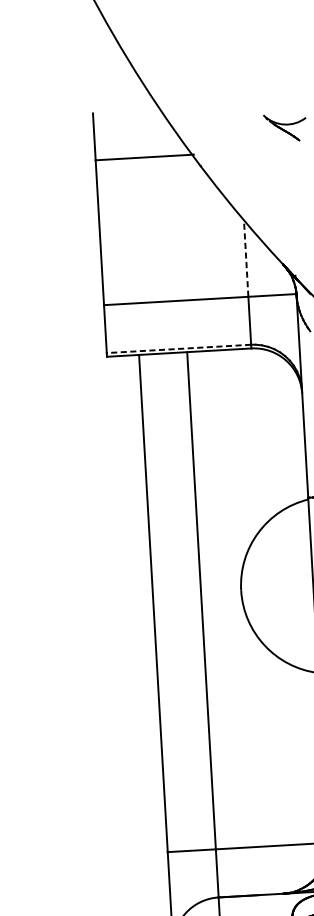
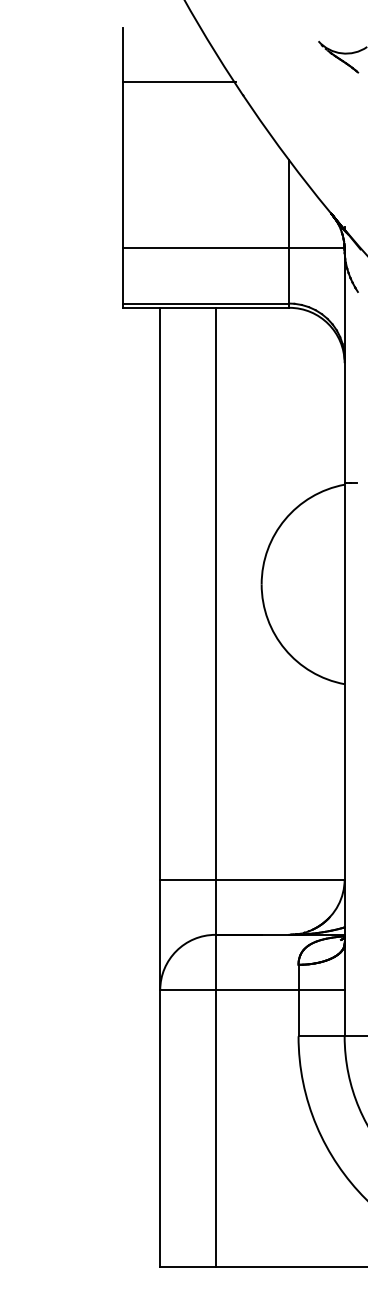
line: (246, 257) -> (289, 203), dashed -> solid
line: (179, 348) -> (206, 303), dashed -> solid

